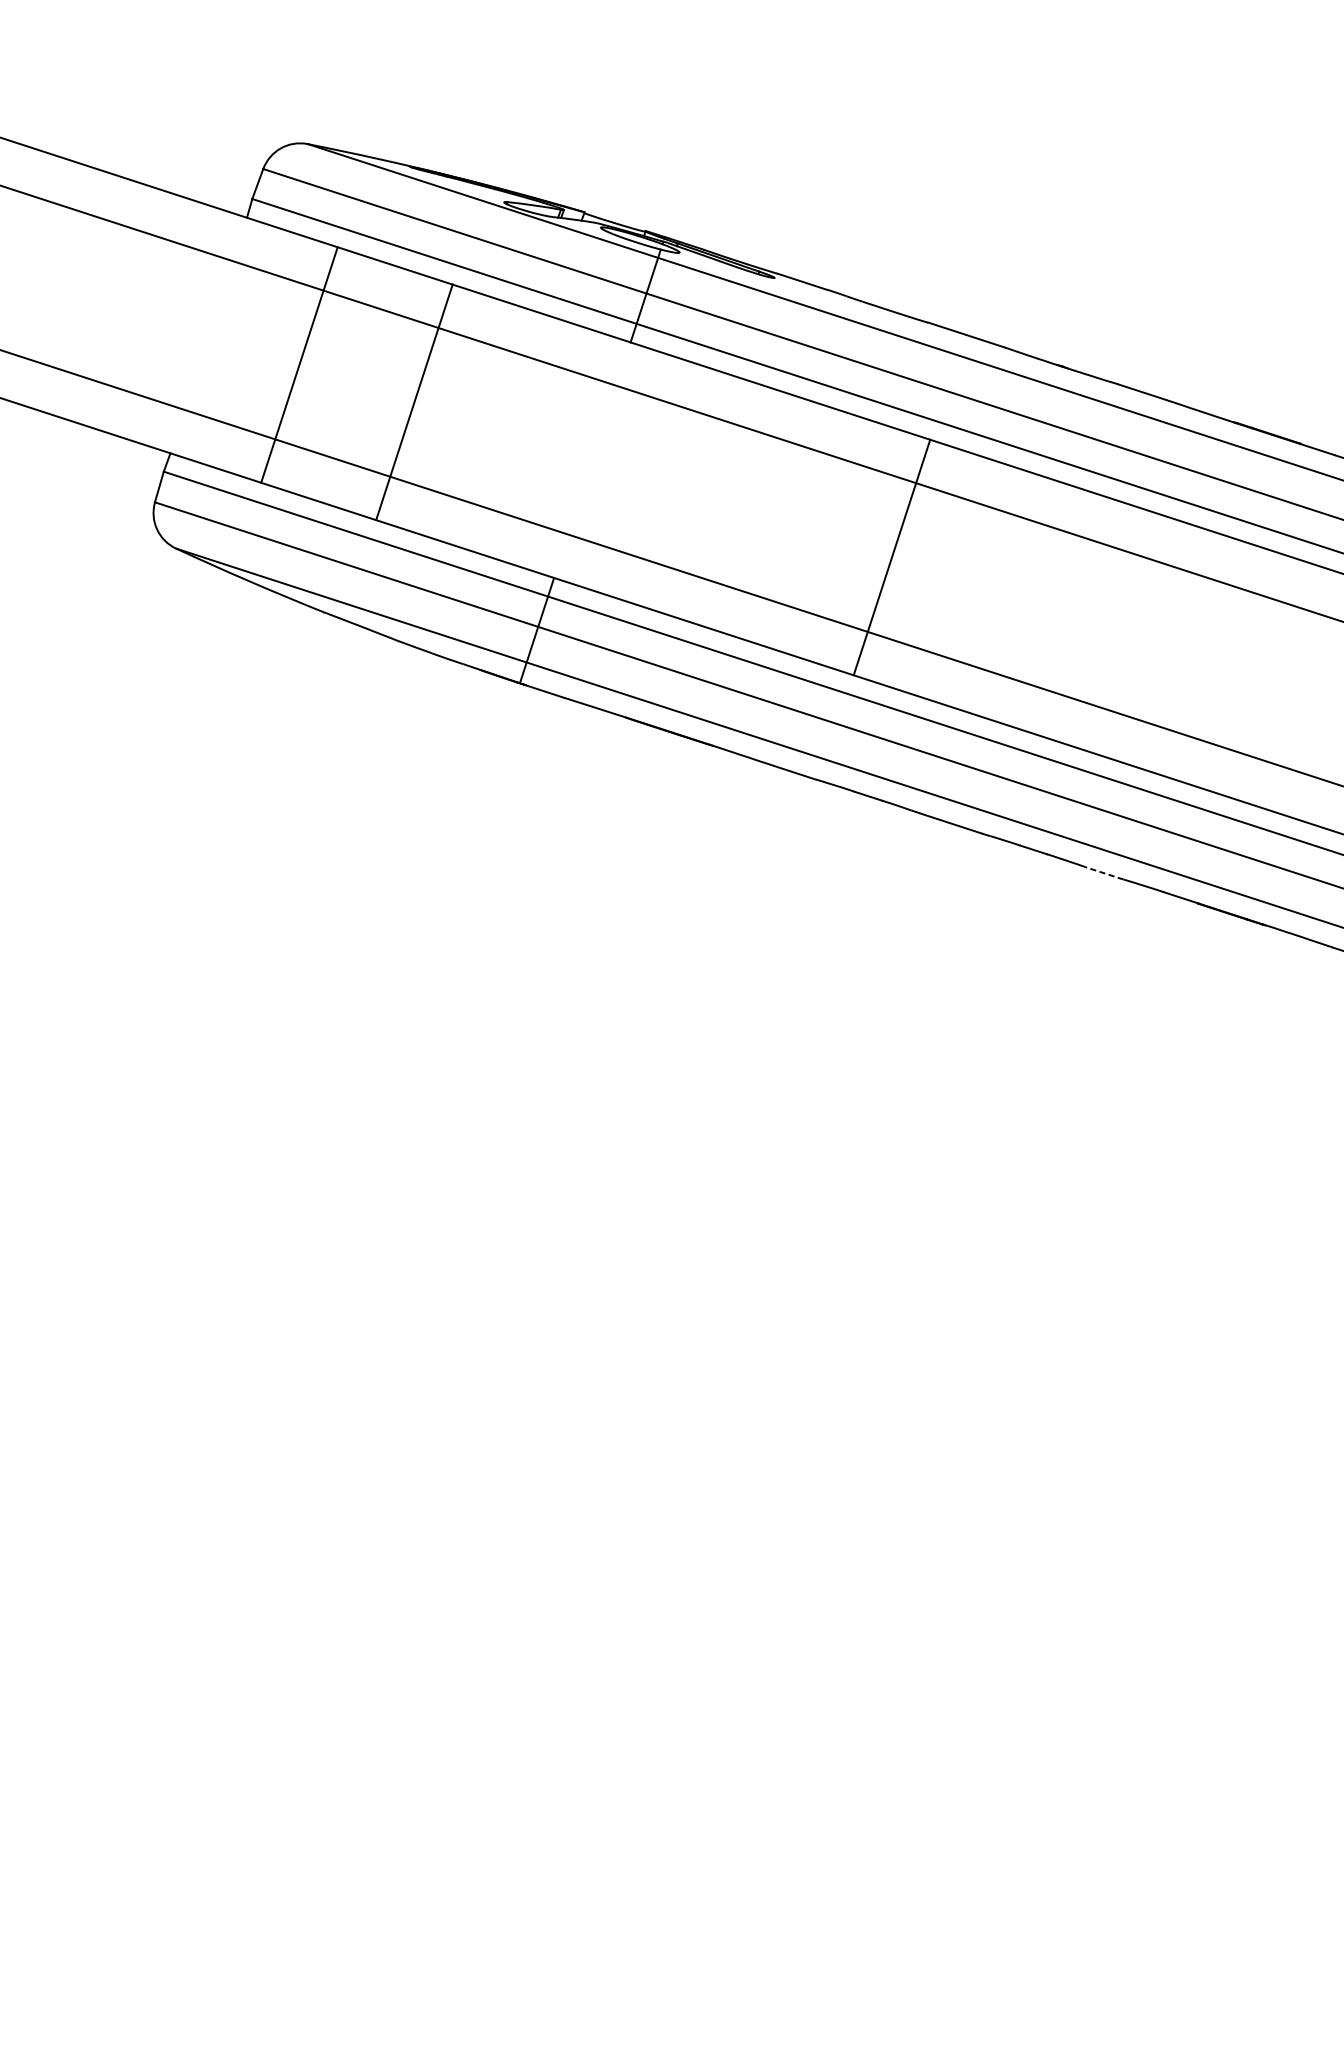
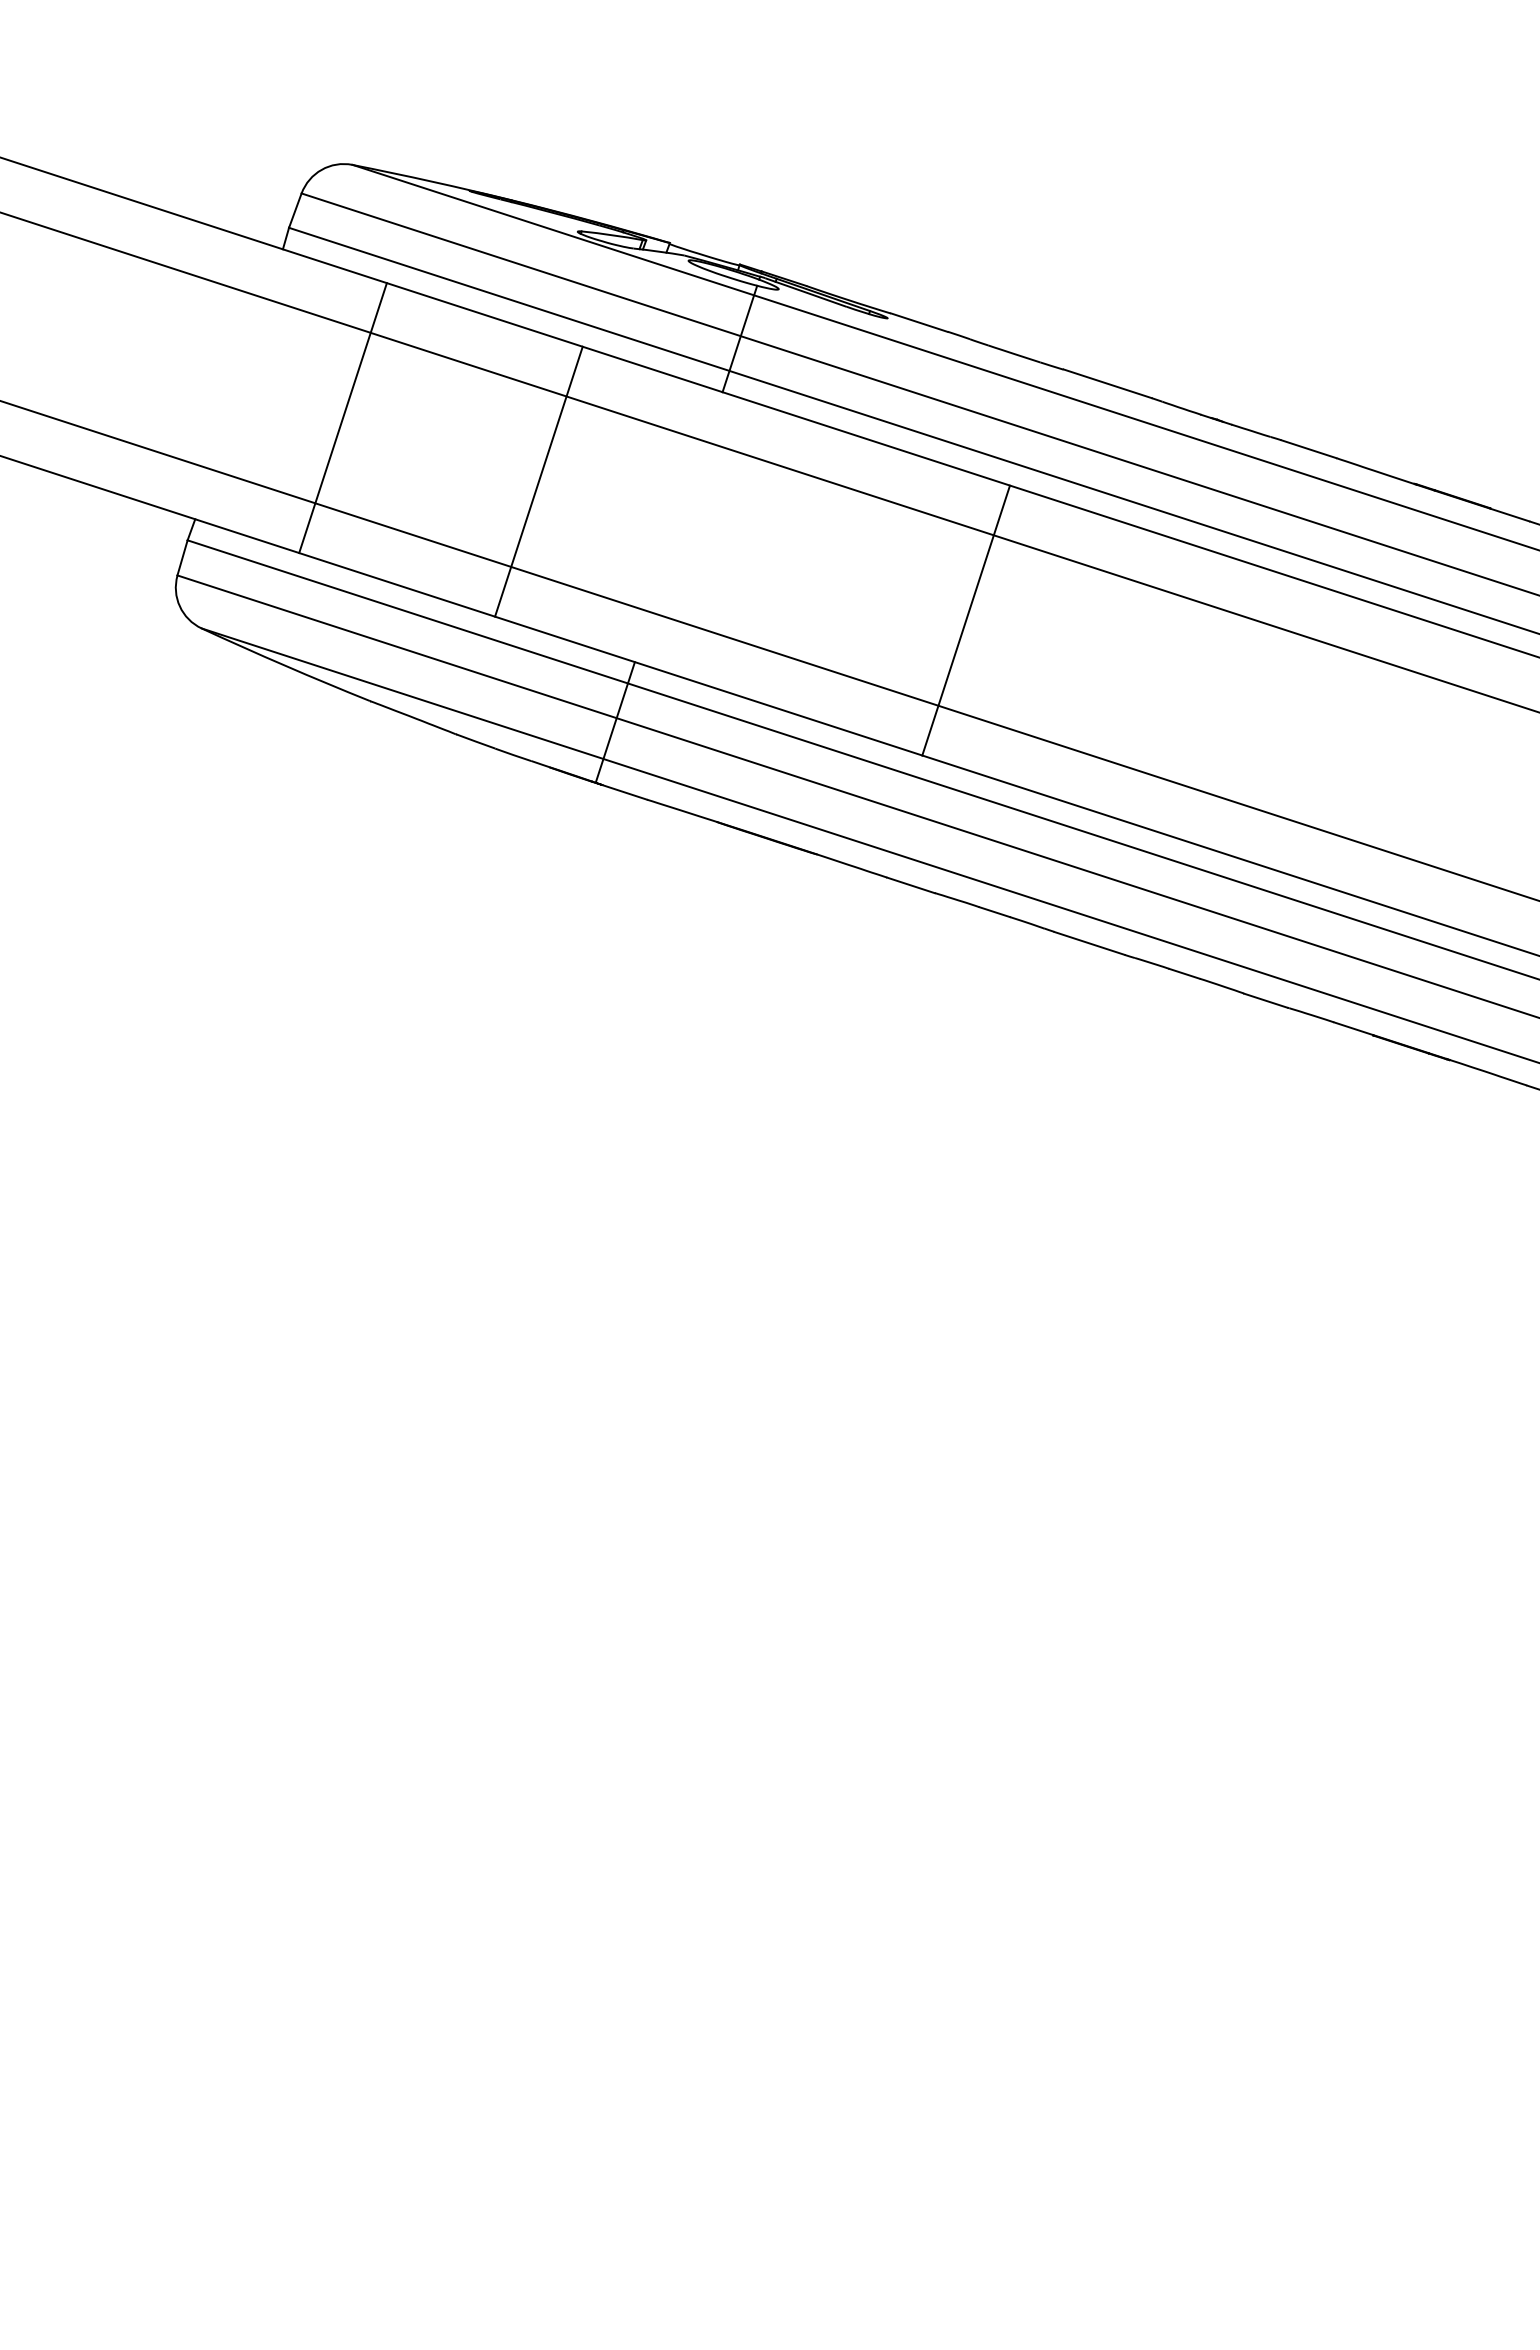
line: (414, 402) -> (538, 481), moved
line: (891, 557) -> (965, 620), moved
line: (1104, 873) -> (1265, 1000), dashed -> solid

